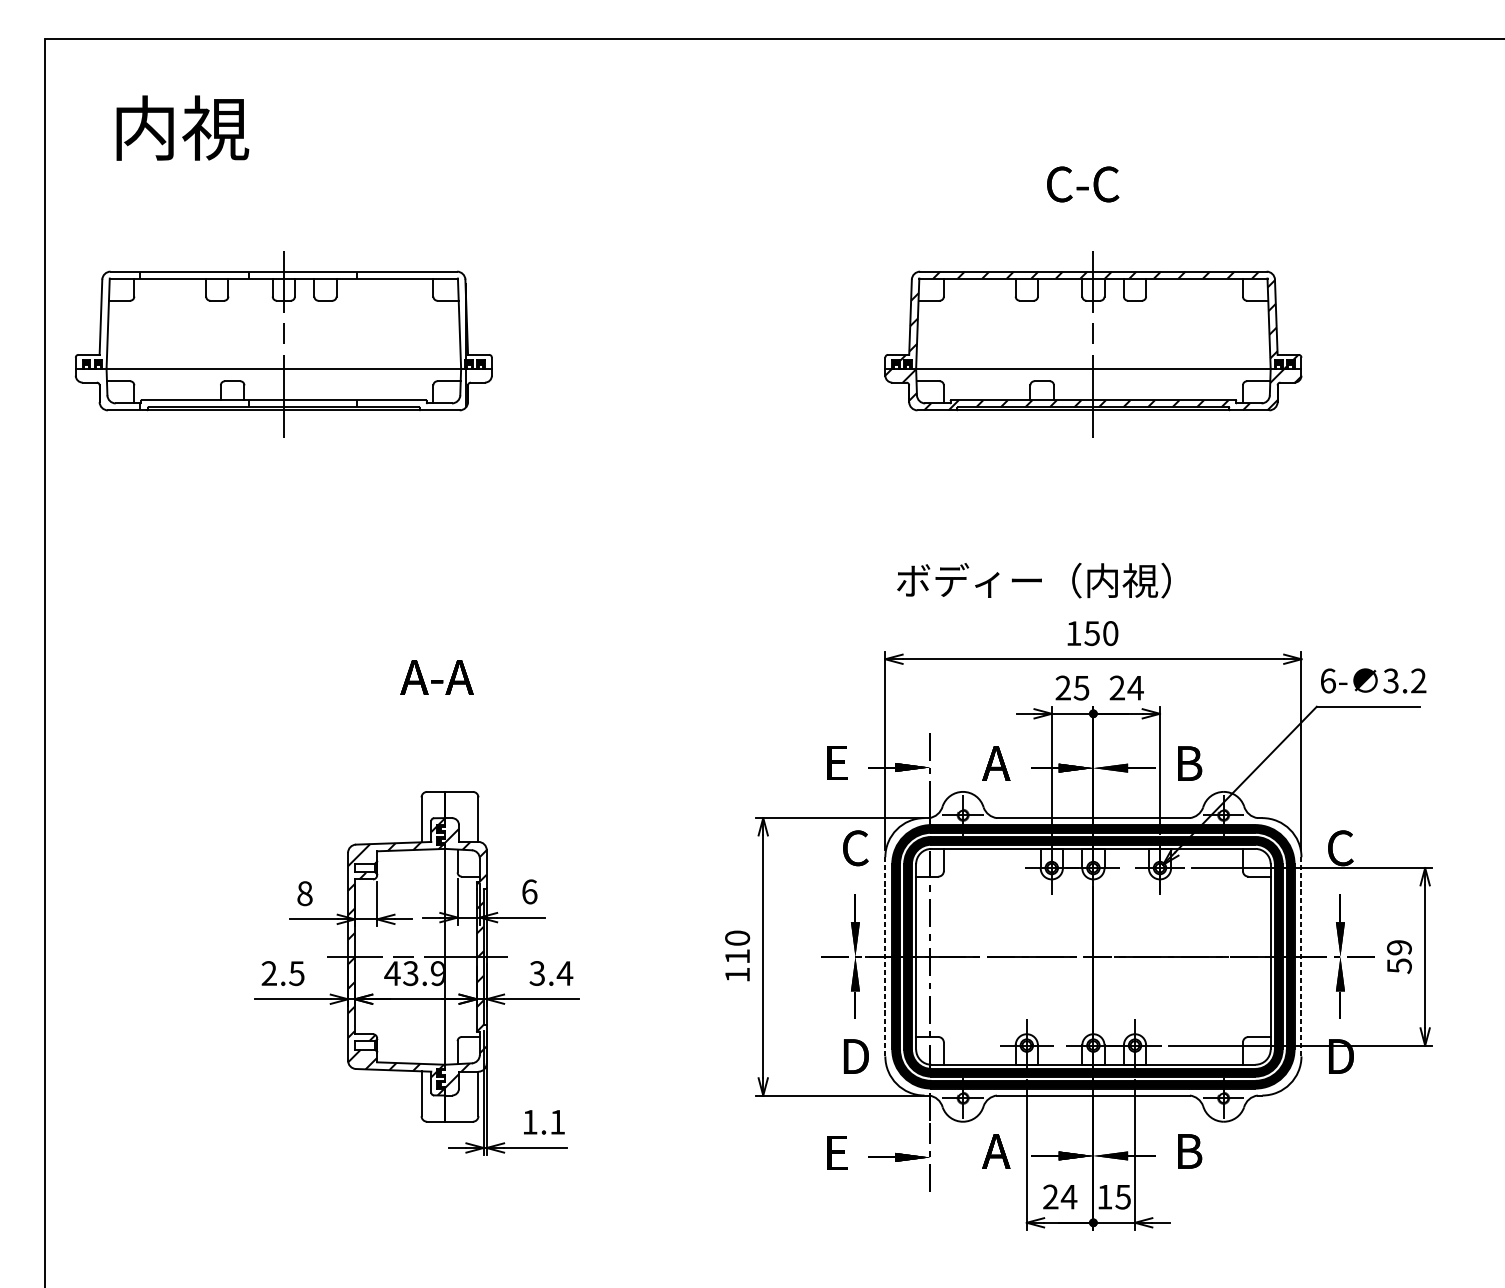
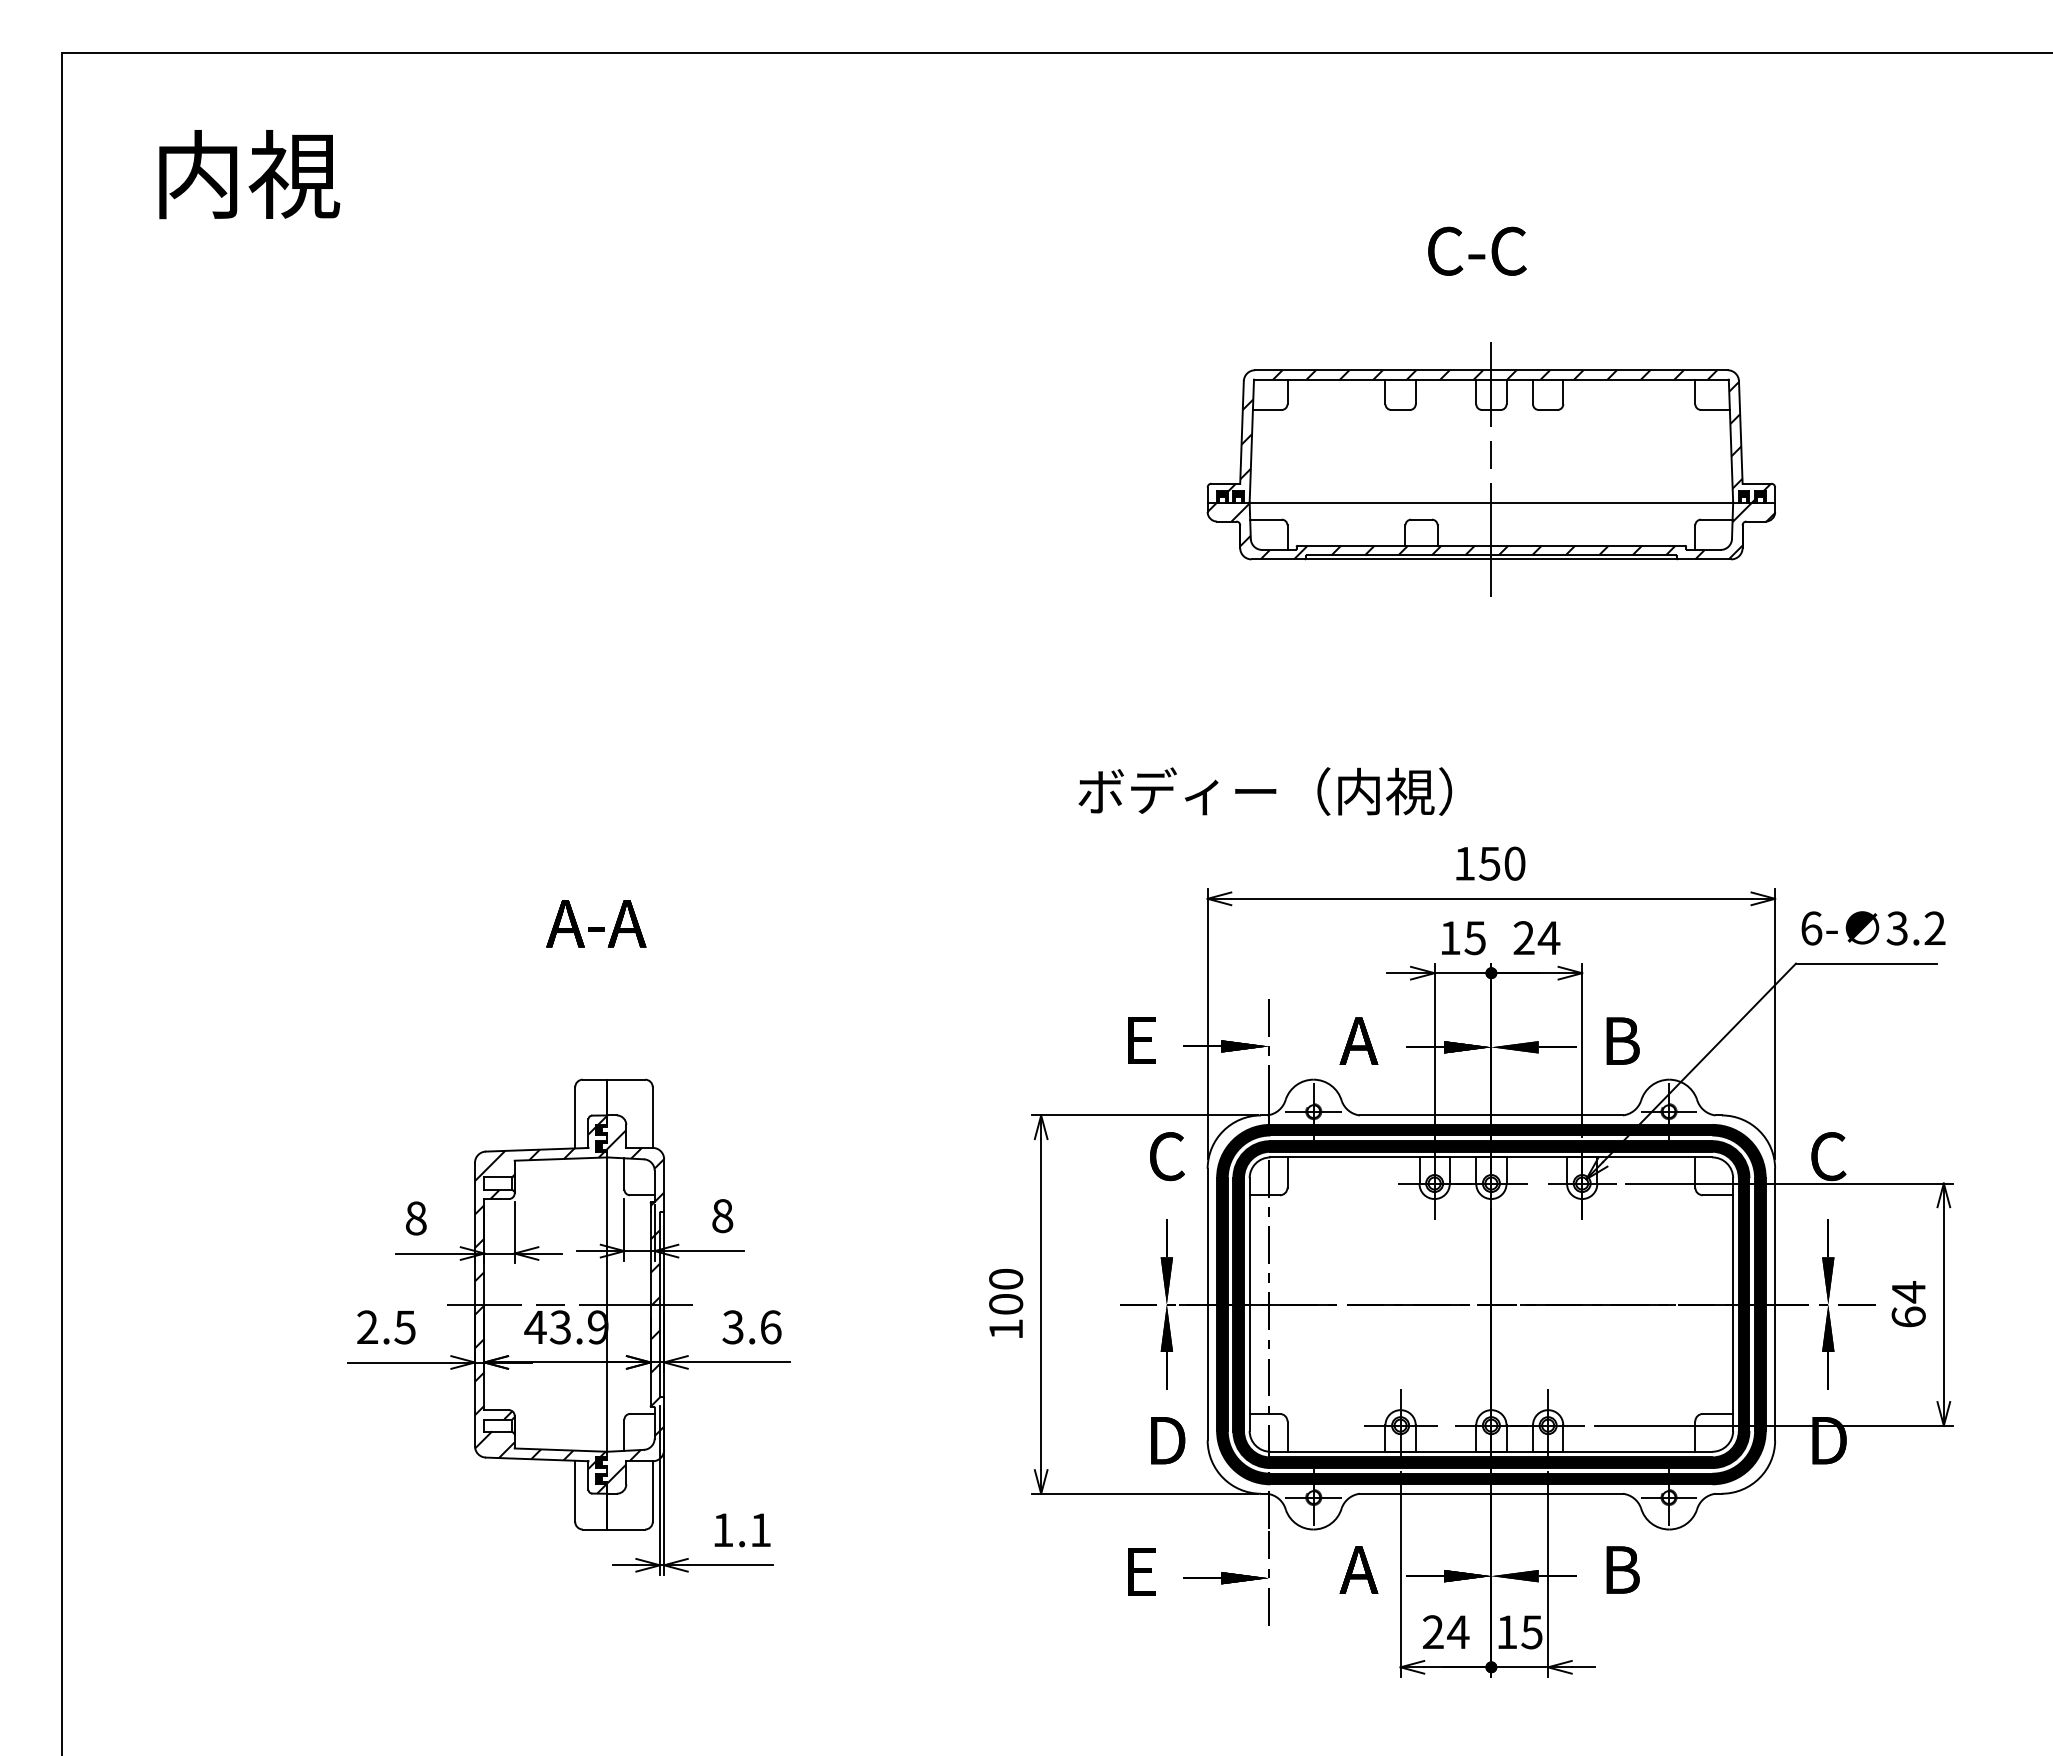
part: (283, 344) -> (386, 469), removed
text: (1034, 580) -> (1265, 791), moved
text: (1063, 687) -> (1450, 937), 25 -> 15
text: (529, 892) -> (722, 1216), 6 -> 8
text: (737, 956) -> (1006, 1304), 110 -> 100
line: (885, 956) -> (1207, 1304), dashed -> solid
line: (1301, 956) -> (1775, 1304), dashed -> solid
text: (1399, 956) -> (1908, 1304), 59 -> 64
text: (564, 973) -> (770, 1327), 3.4 -> 3.6

